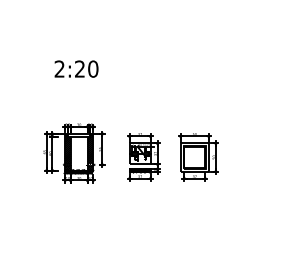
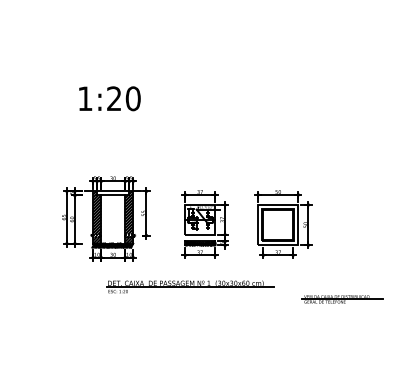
text: (59, 68) -> (85, 98), 2:20 -> 1:20
part: (133, 200) -> (190, 286), added
part: (239, 209) -> (342, 299), added

